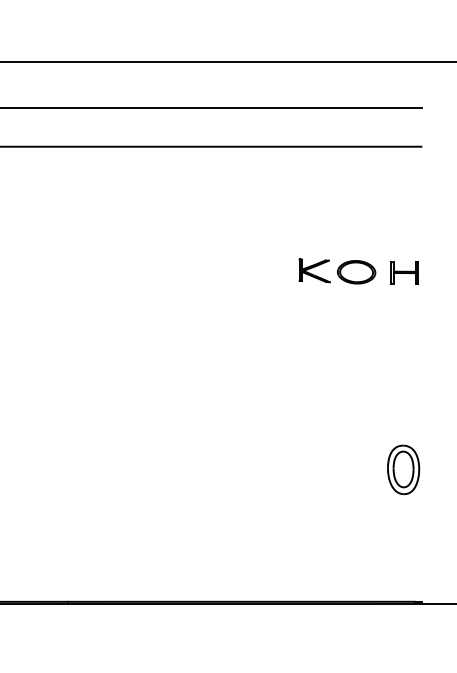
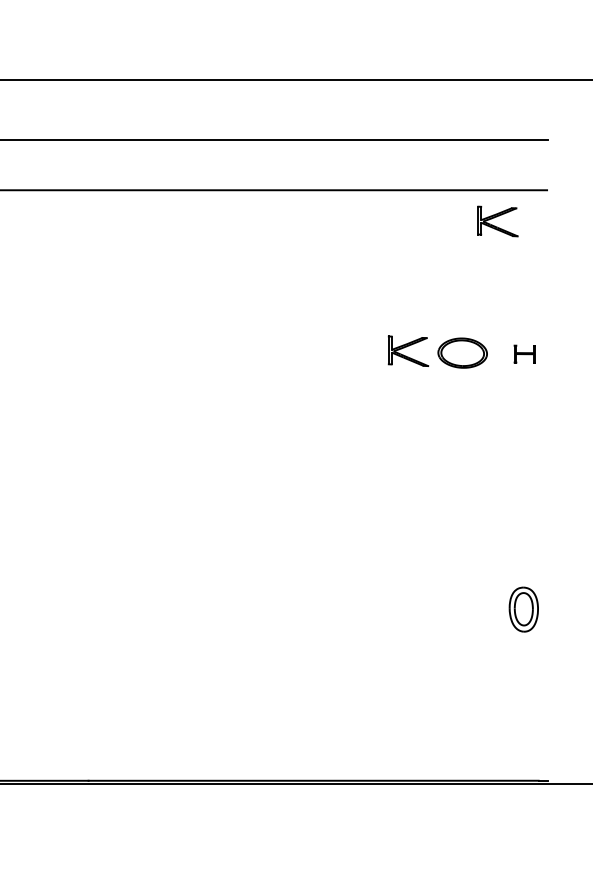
part: (383, 170) -> (497, 221), added
part: (404, 272) -> (524, 353), size x0.6
part: (403, 469) -> (523, 609), size x0.7

